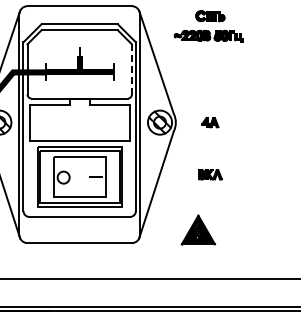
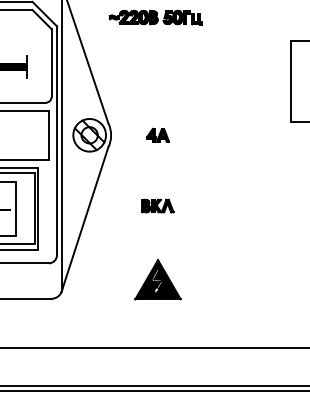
line: (131, 68) -> (50, 61), dashed -> solid
part: (198, 229) -> (158, 278), moved

